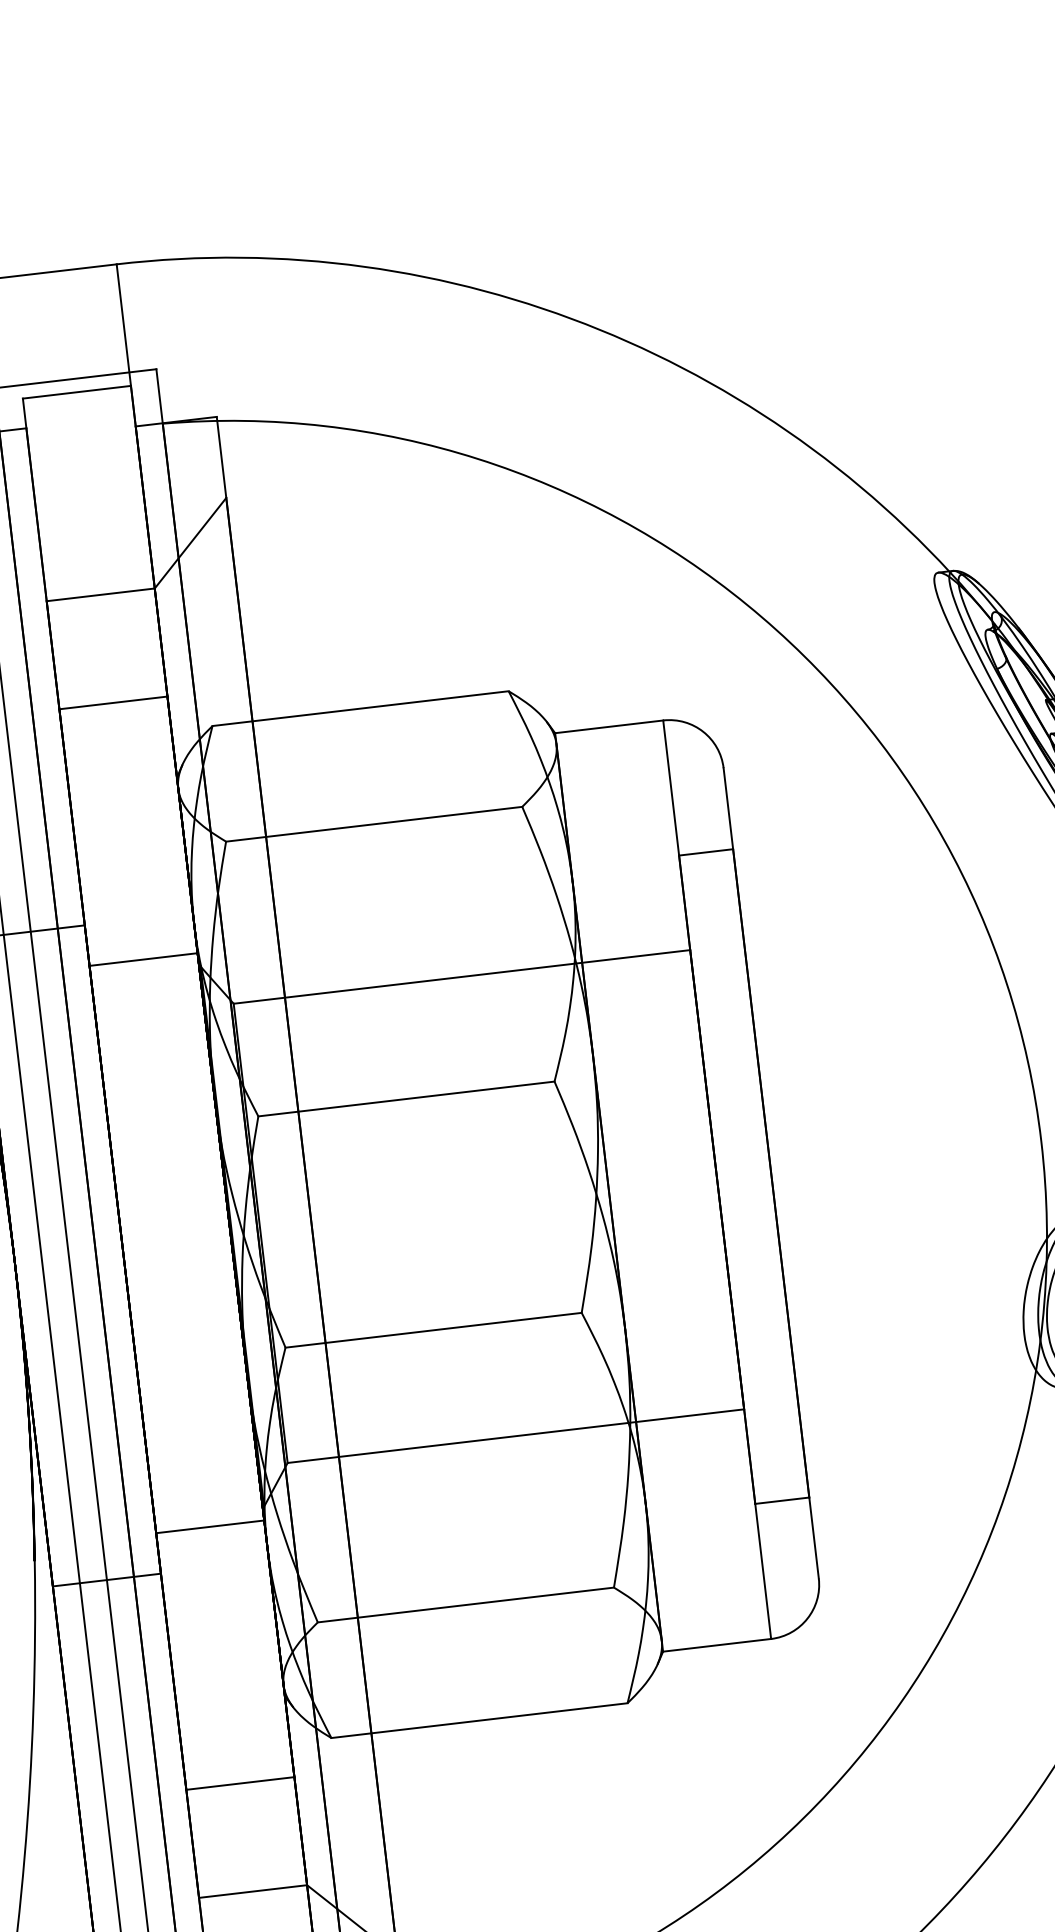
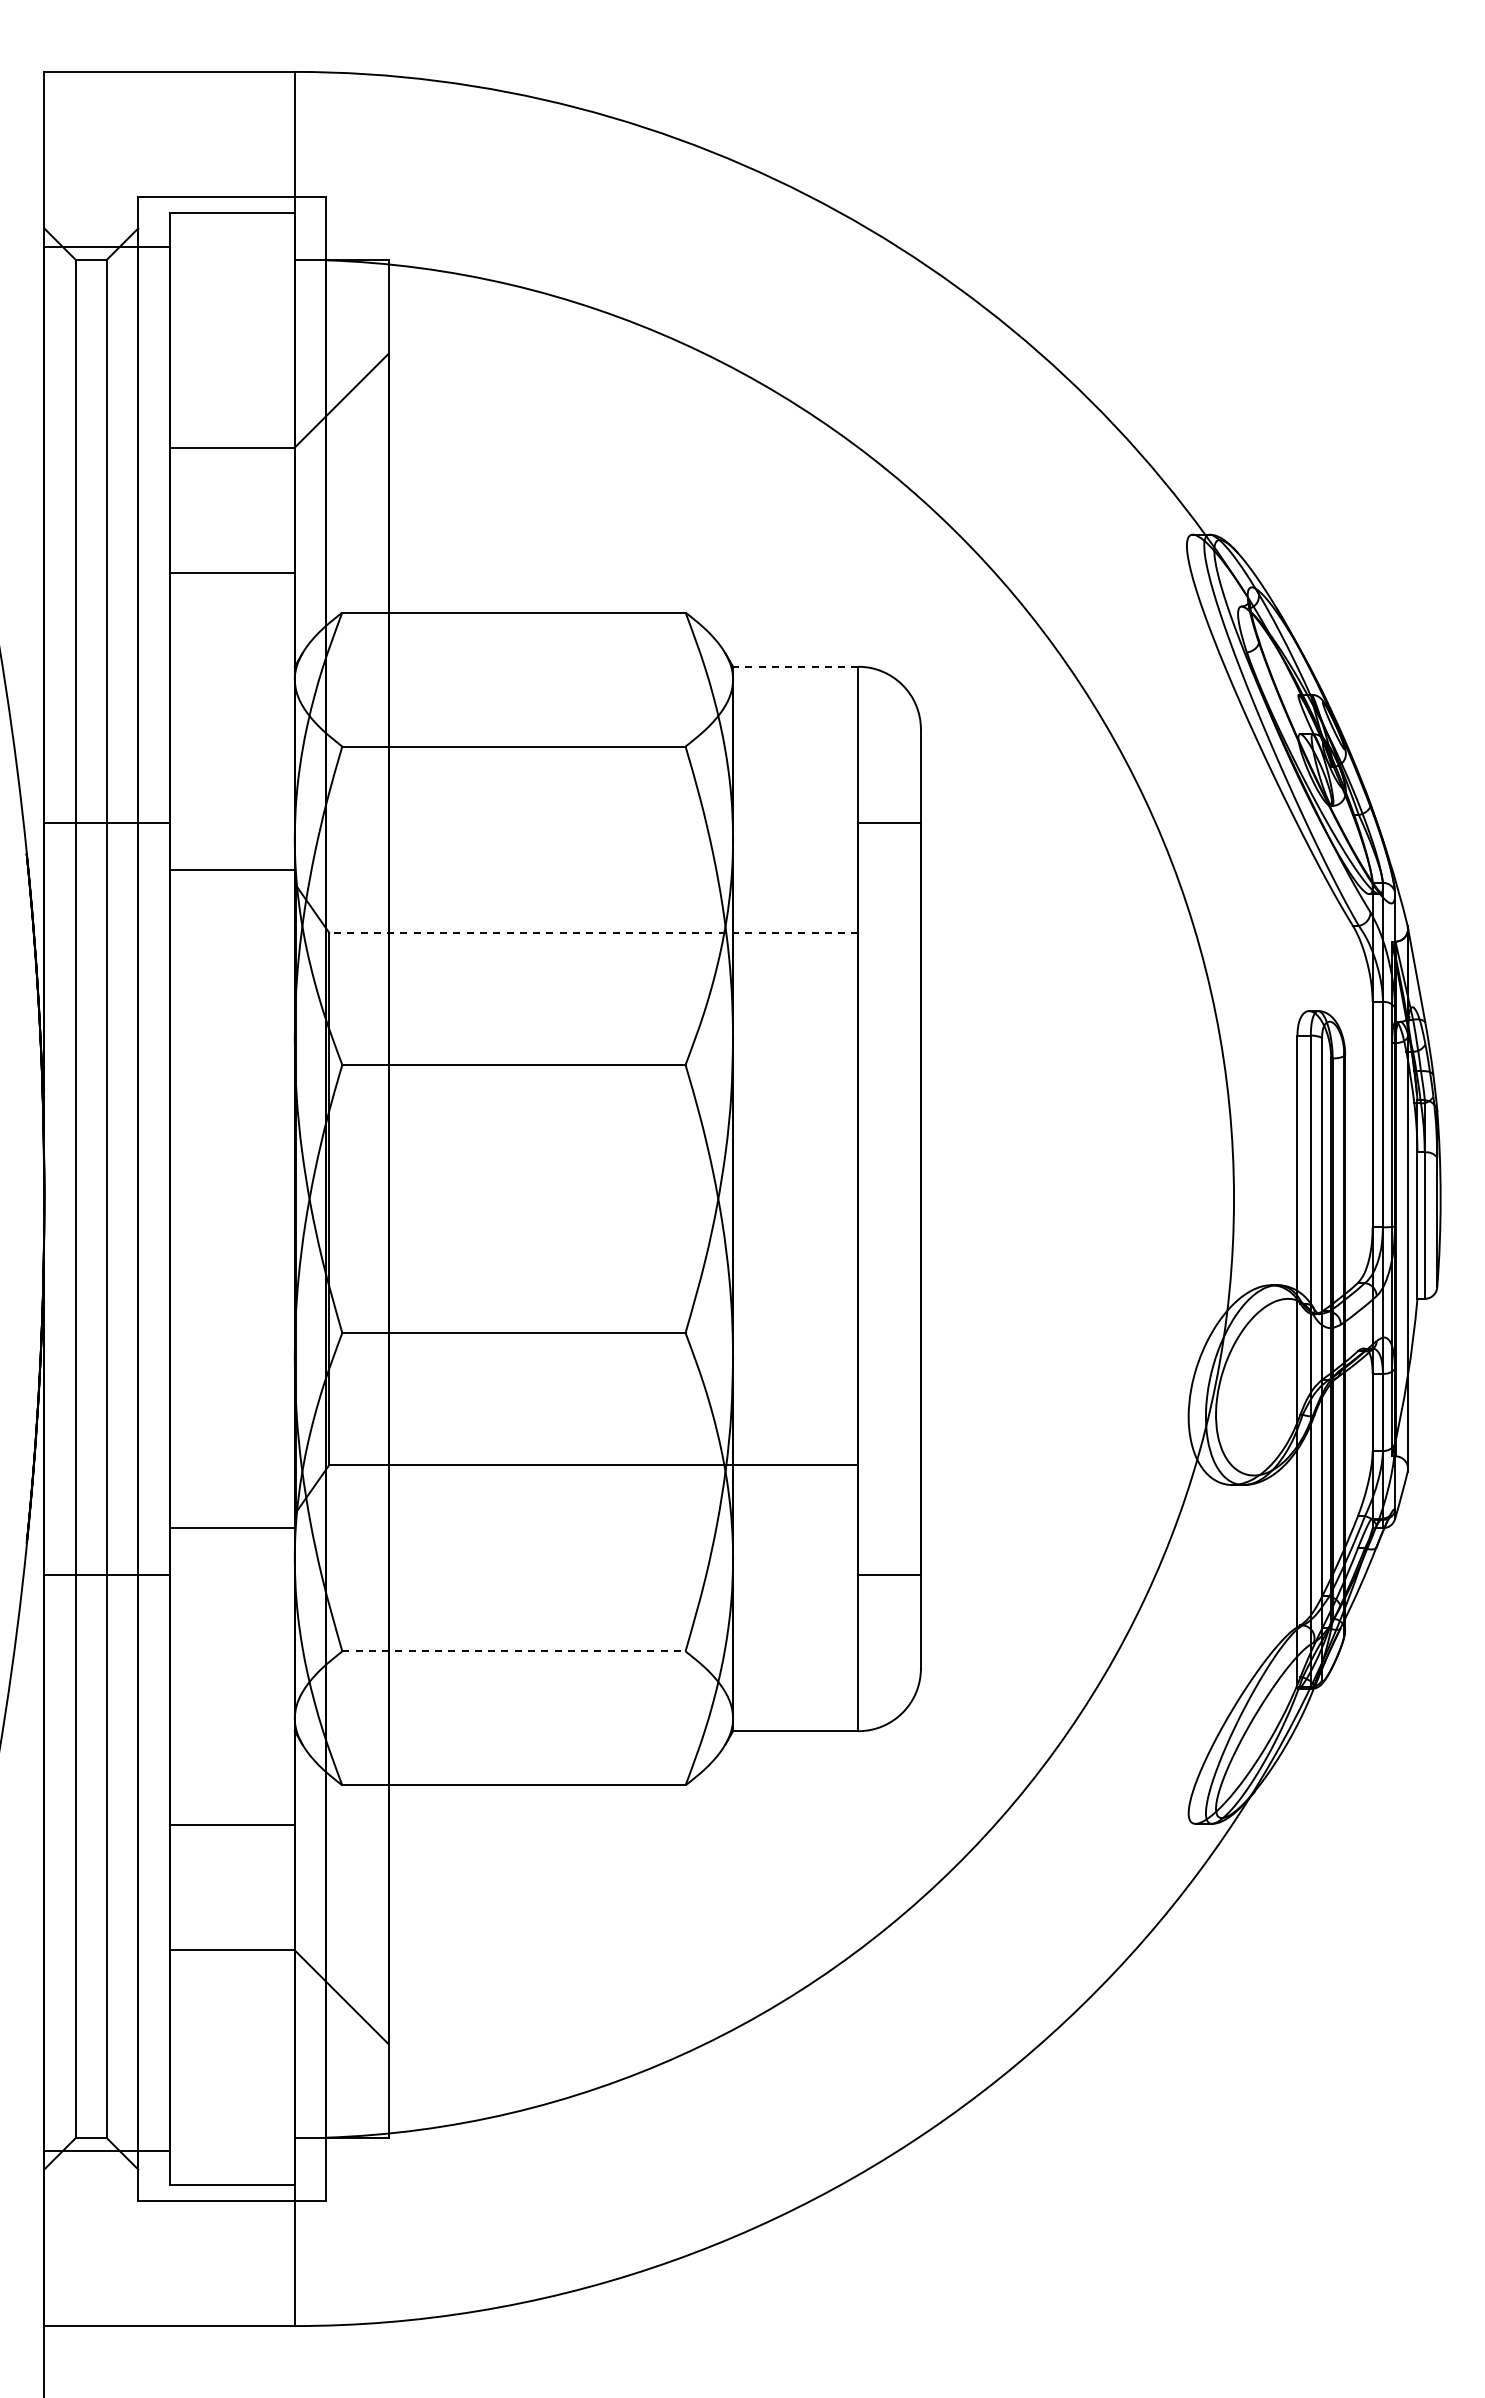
line: (608, 726) -> (795, 666), solid -> dashed
line: (461, 976) -> (593, 932), solid -> dashed
line: (465, 1605) -> (513, 1651), solid -> dashed

